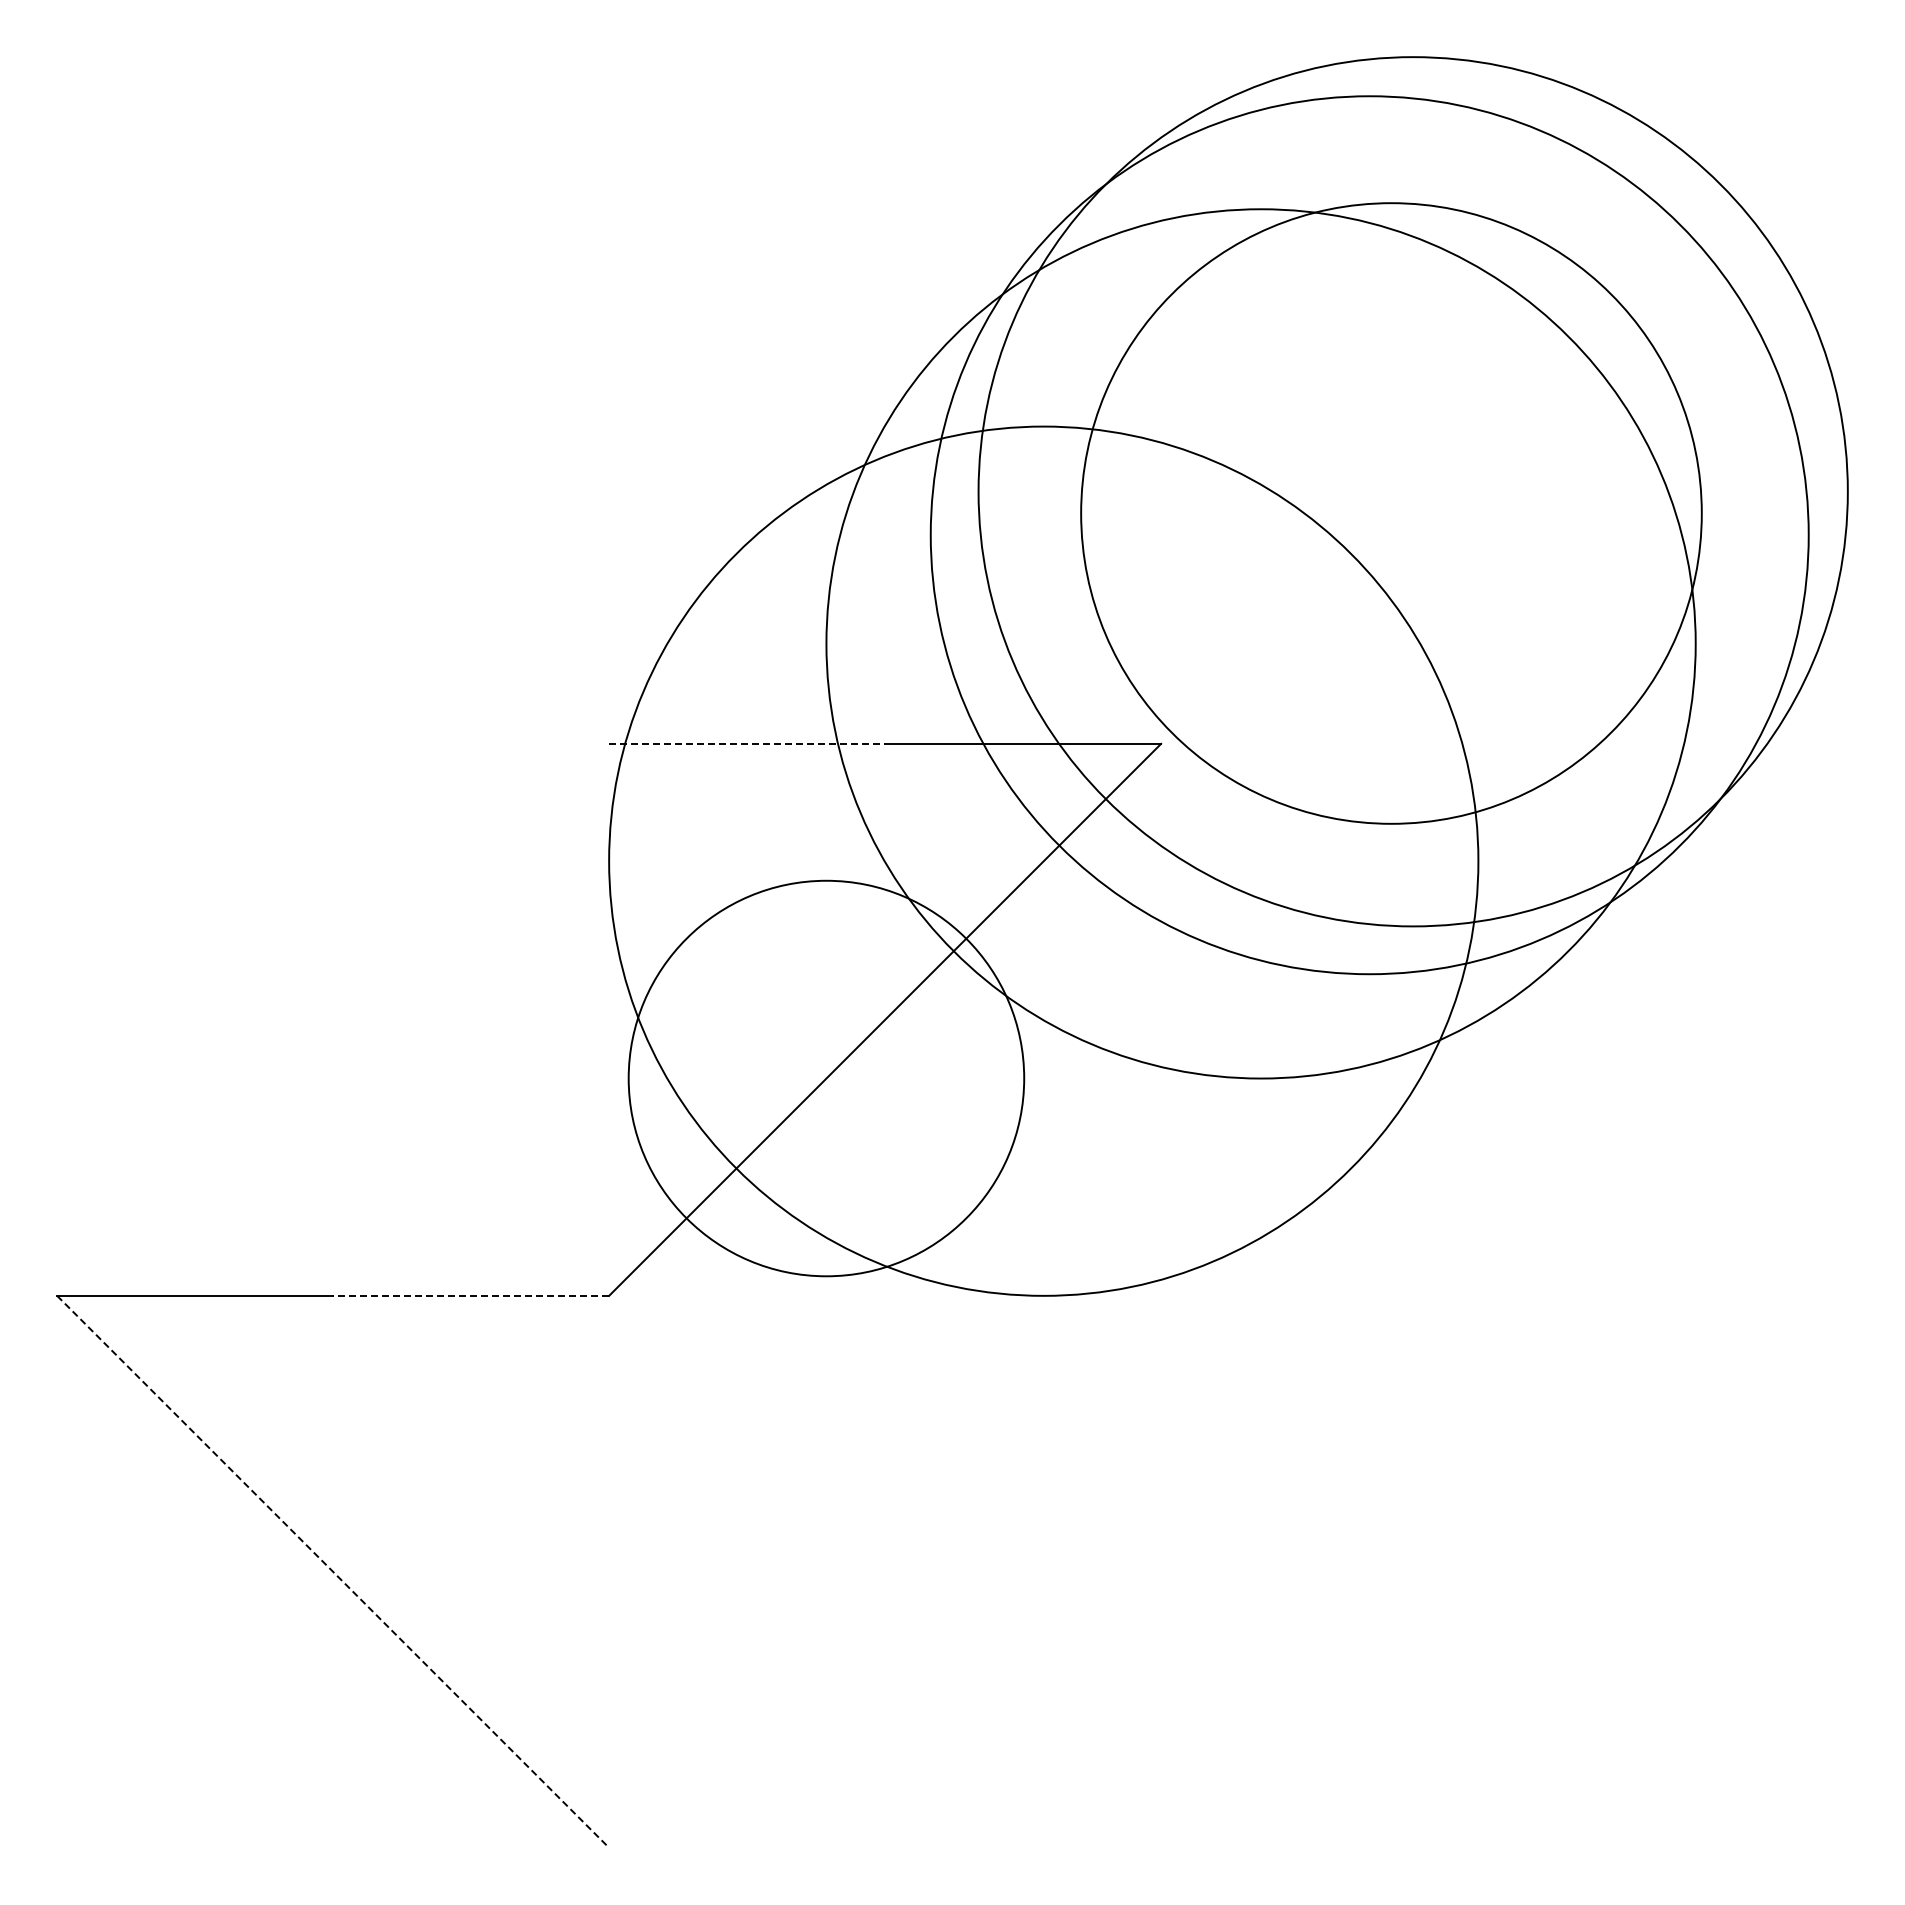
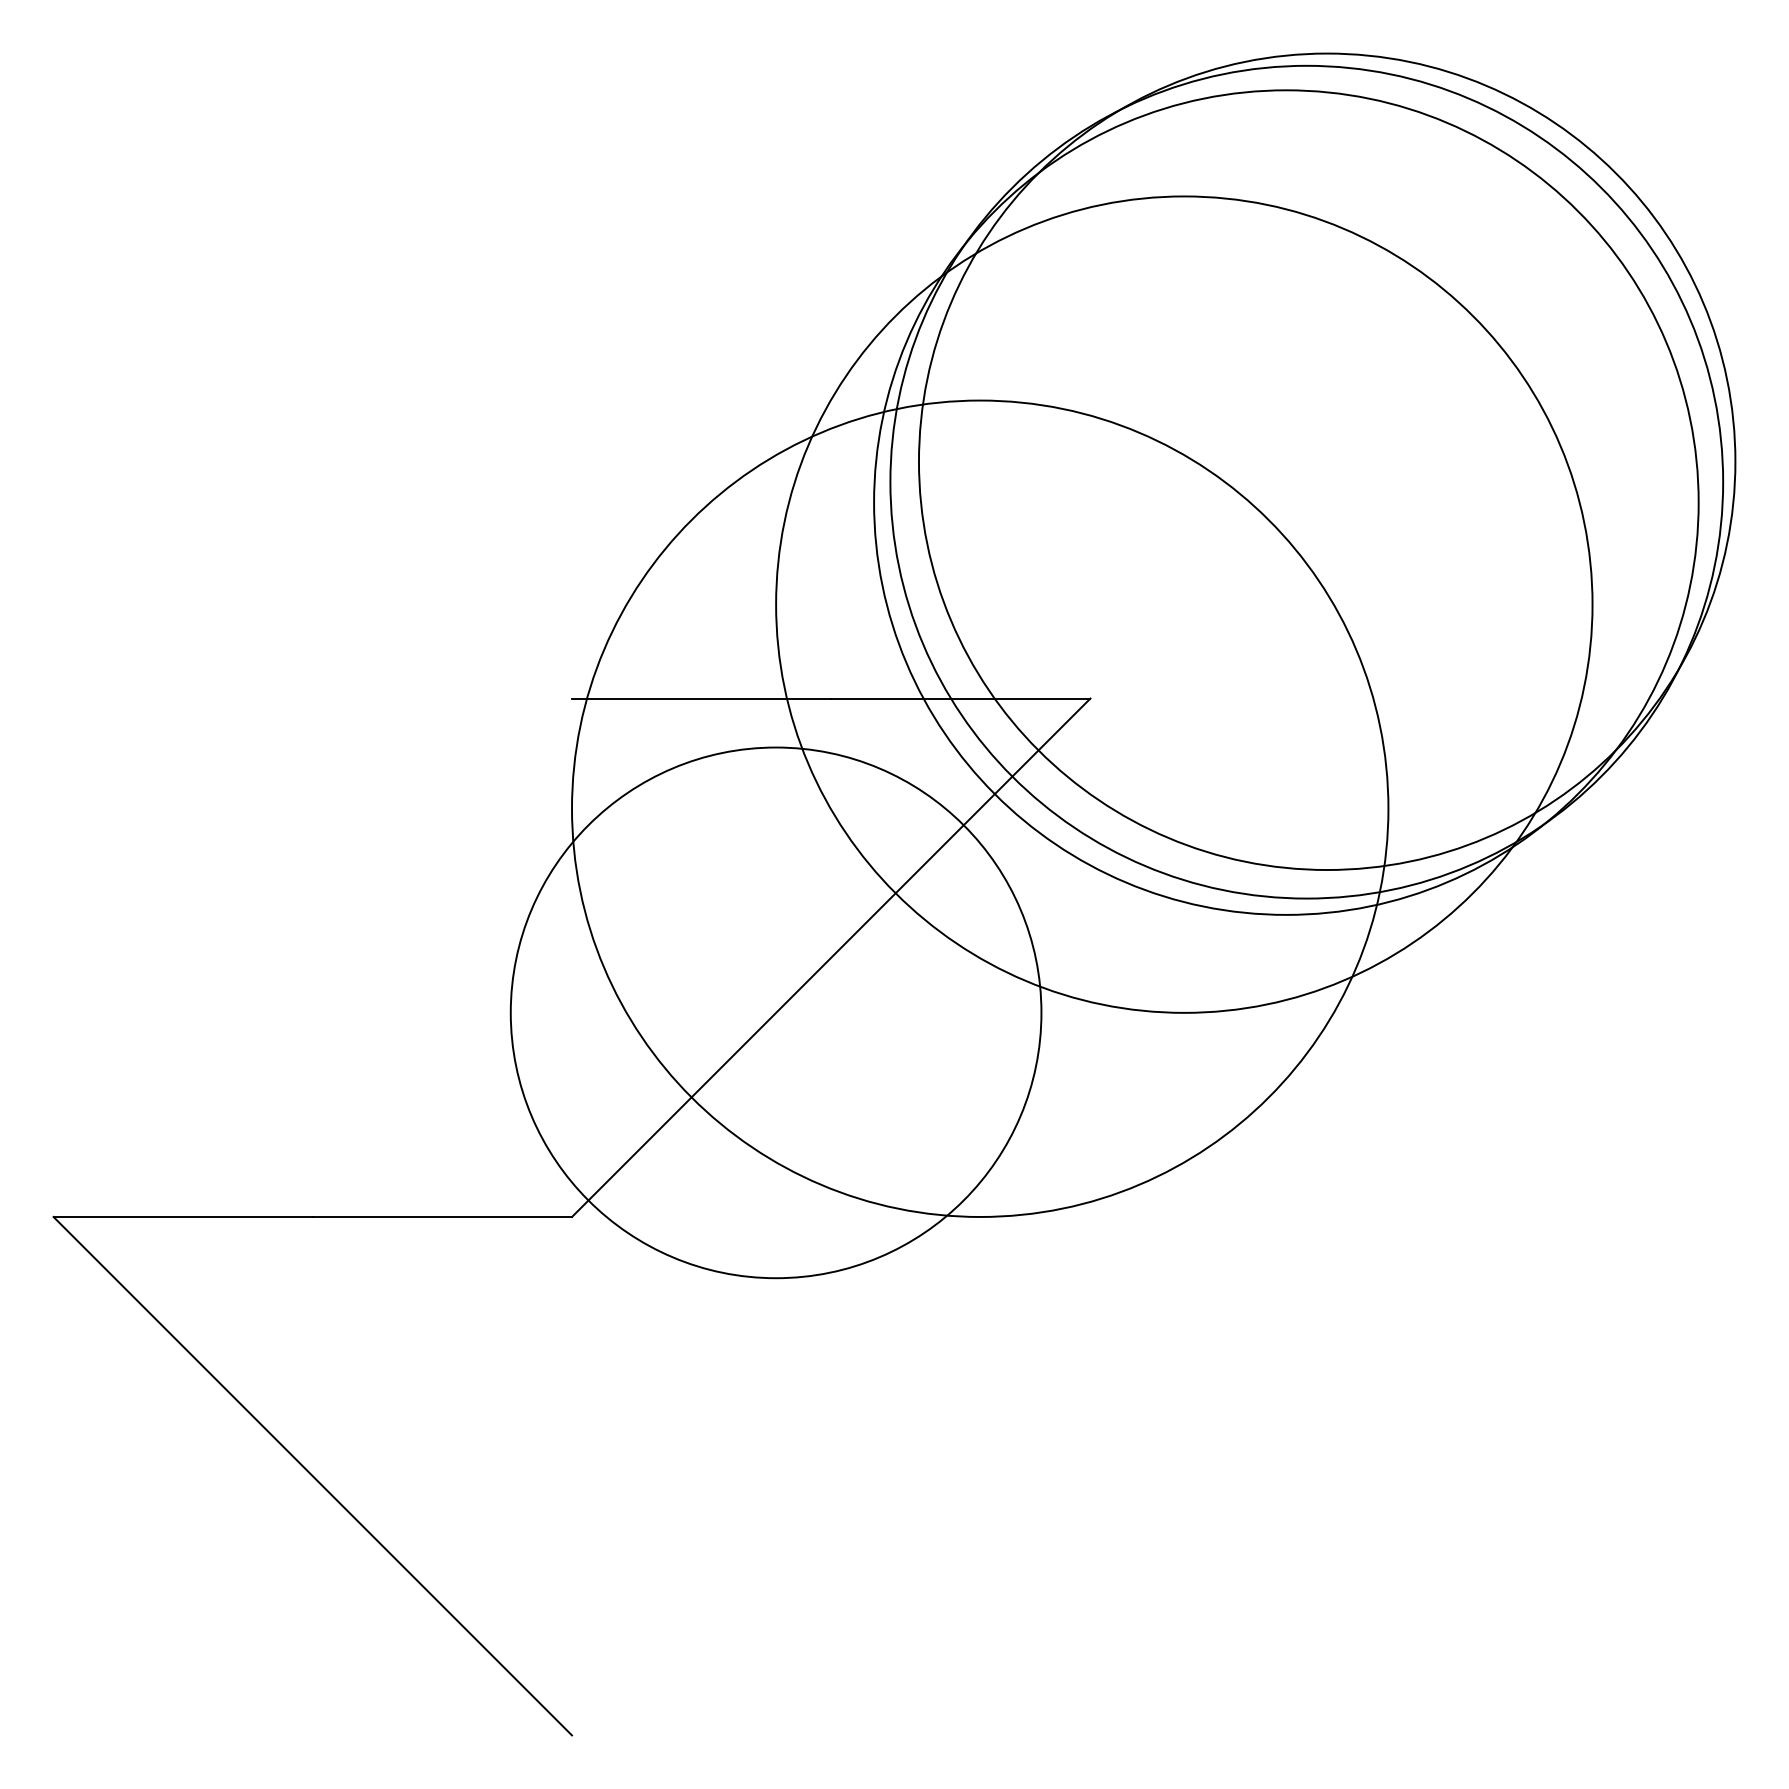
circle: (1391, 513) -> (1306, 482), size x1.43
line: (747, 743) -> (701, 698), dashed -> solid
circle: (825, 1078) -> (775, 1012), size x1.43
line: (471, 1295) -> (442, 1216), dashed -> solid
line: (333, 1572) -> (313, 1476), dashed -> solid

